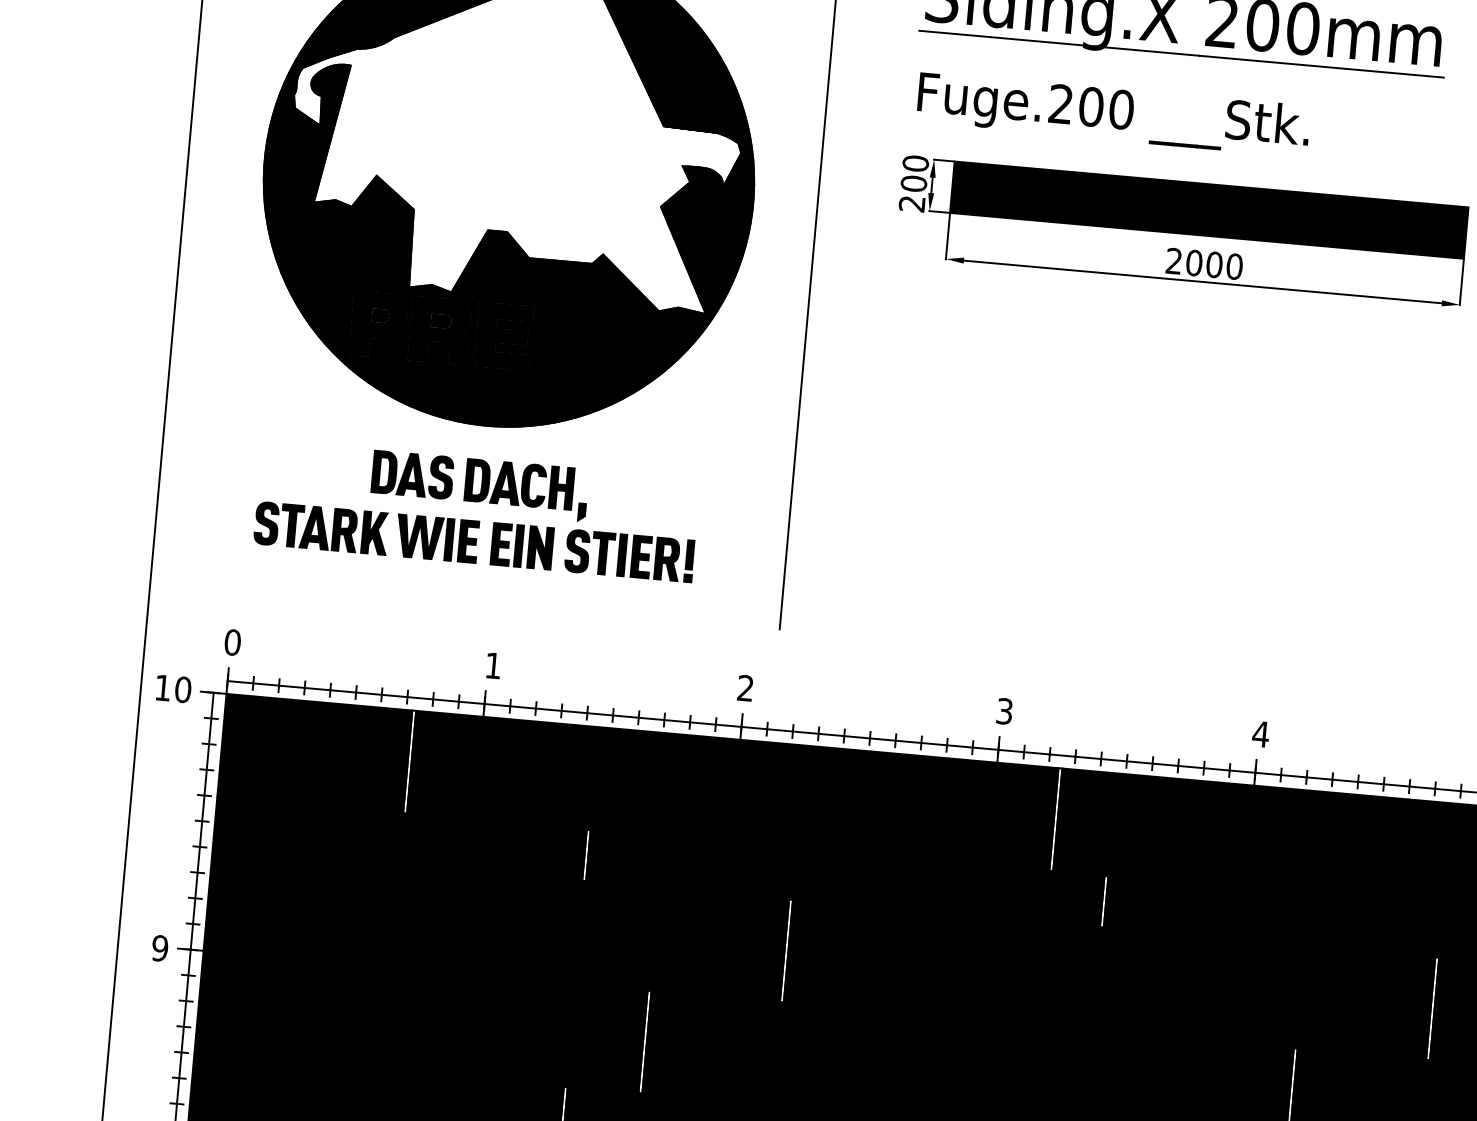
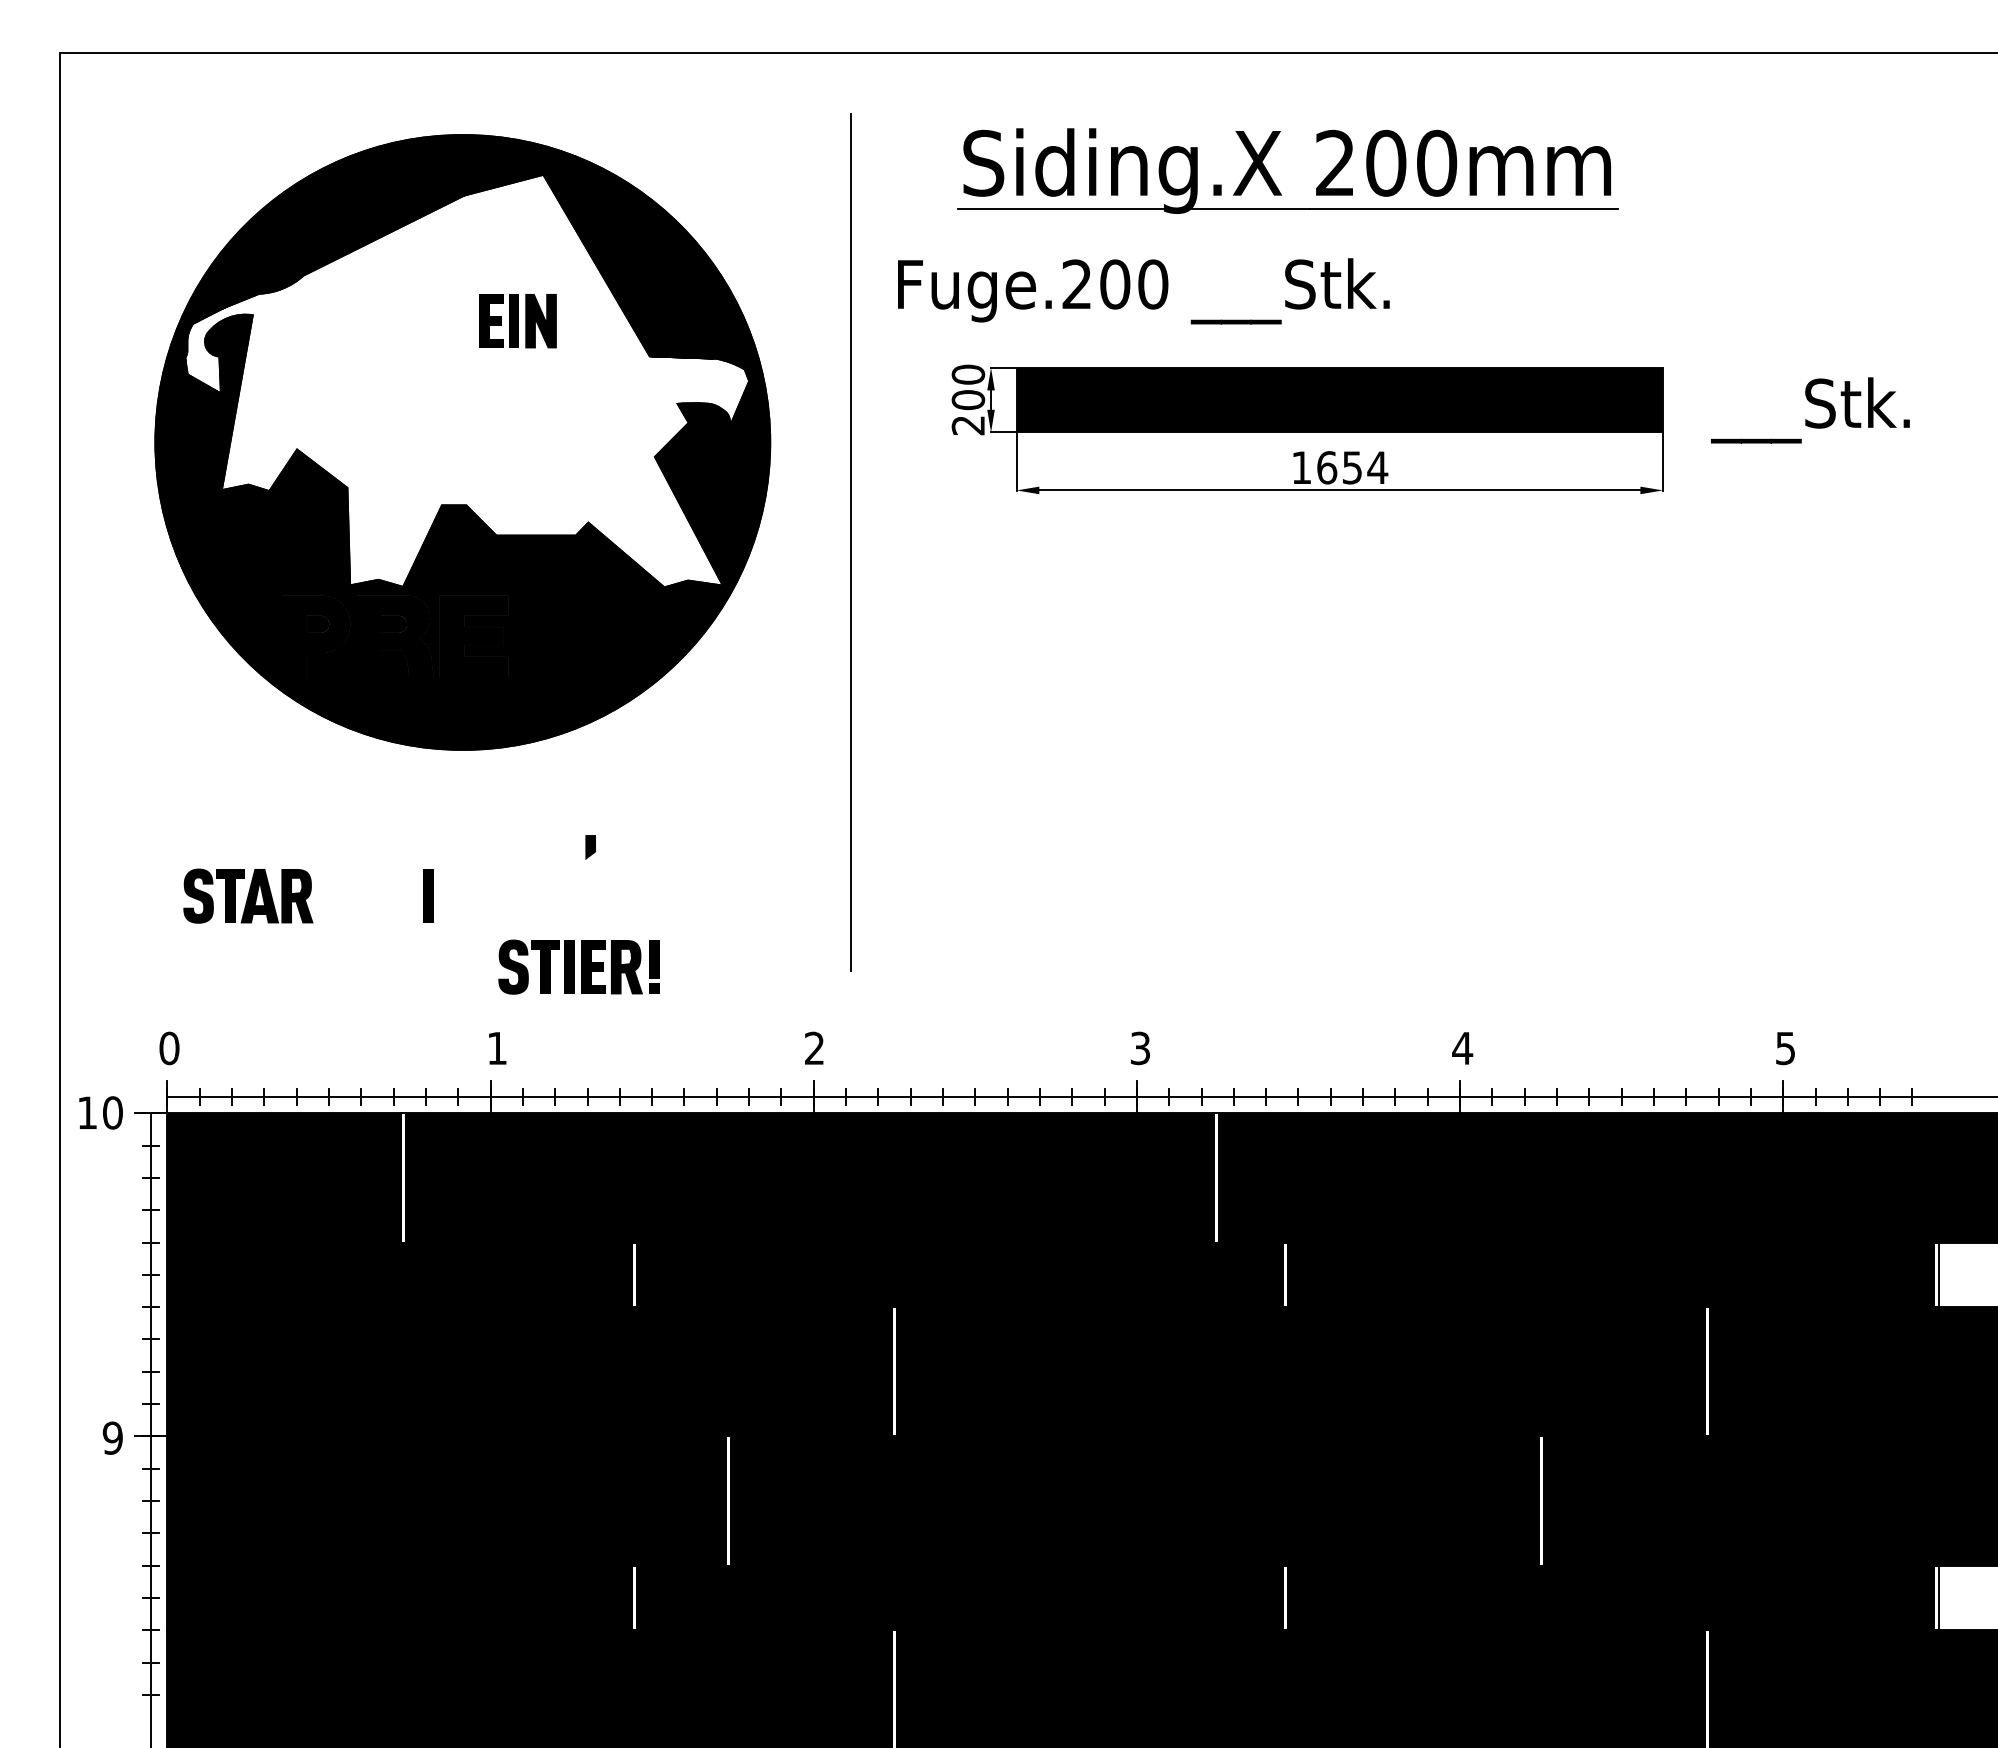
text: (1113, 114) -> (1143, 291), moved
text: (1205, 263) -> (1340, 467), 2000 -> 1654
part: (412, 474) -> (375, 818), removed
part: (519, 483) -> (509, 818), removed
fill: (374, 532) -> (334, 895), removed
fill: (419, 536) -> (390, 895), removed
fill: (468, 541) -> (452, 895), removed
part: (521, 546) -> (517, 321), moved
part: (629, 555) -> (578, 966), moved

